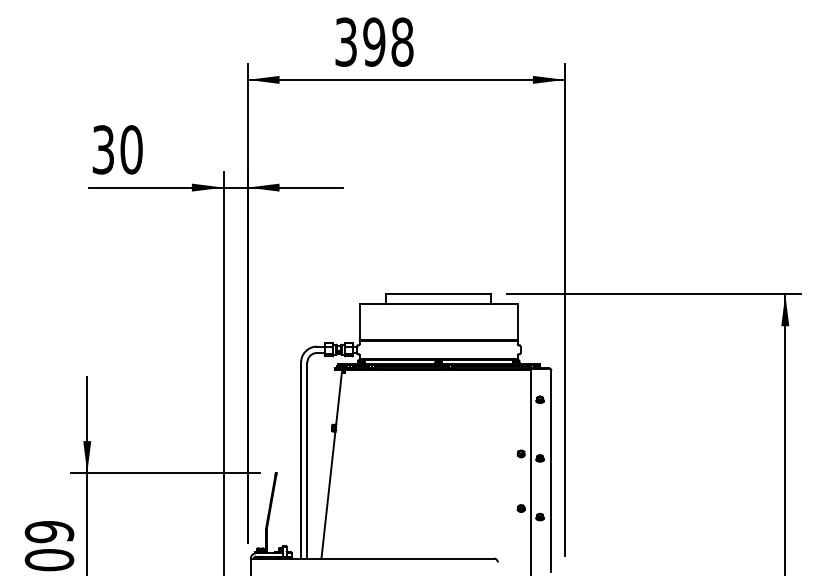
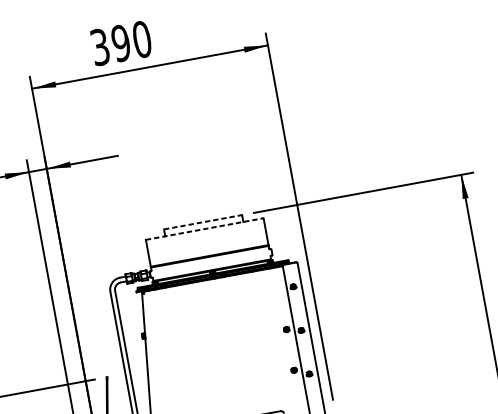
text: (402, 41) -> (142, 39), 398 -> 390
line: (438, 294) -> (203, 222), solid -> dashed
line: (439, 303) -> (205, 228), solid -> dashed

